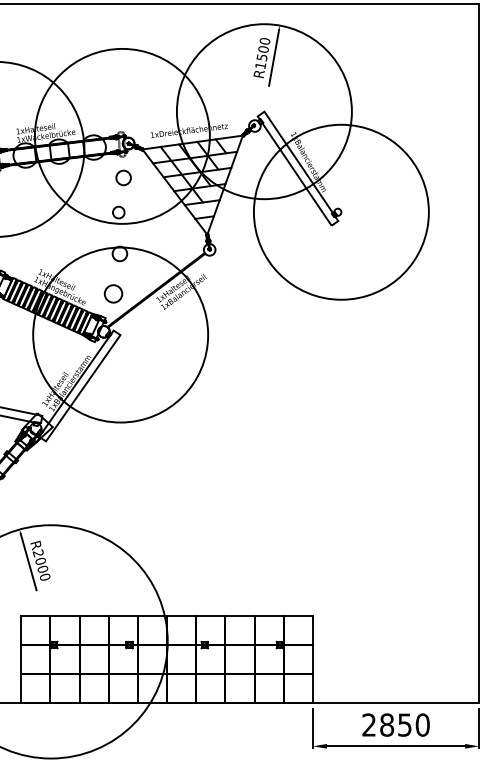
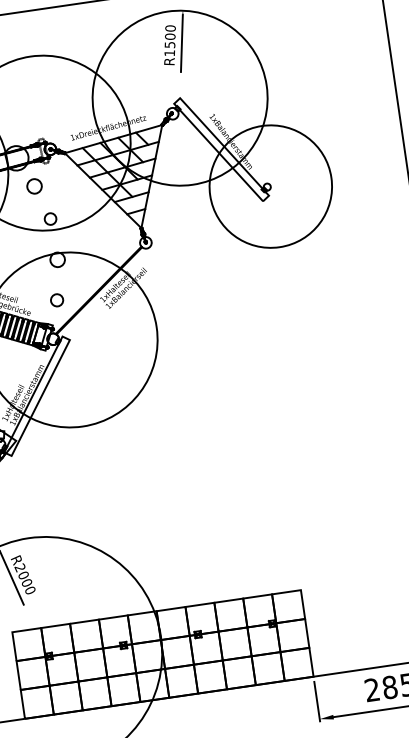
circle: (123, 177) -> (34, 185), moved
circle: (340, 211) -> (269, 185), size x0.7
circle: (113, 293) -> (57, 299), size x0.7

